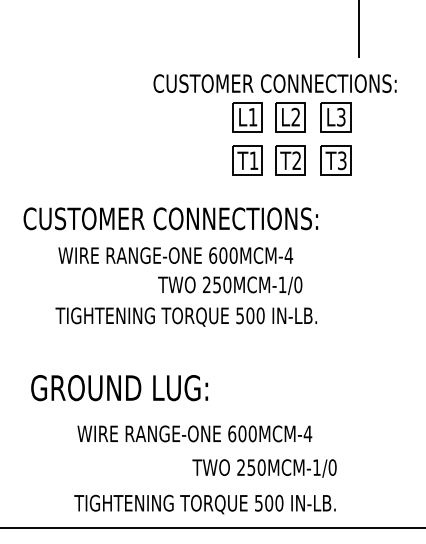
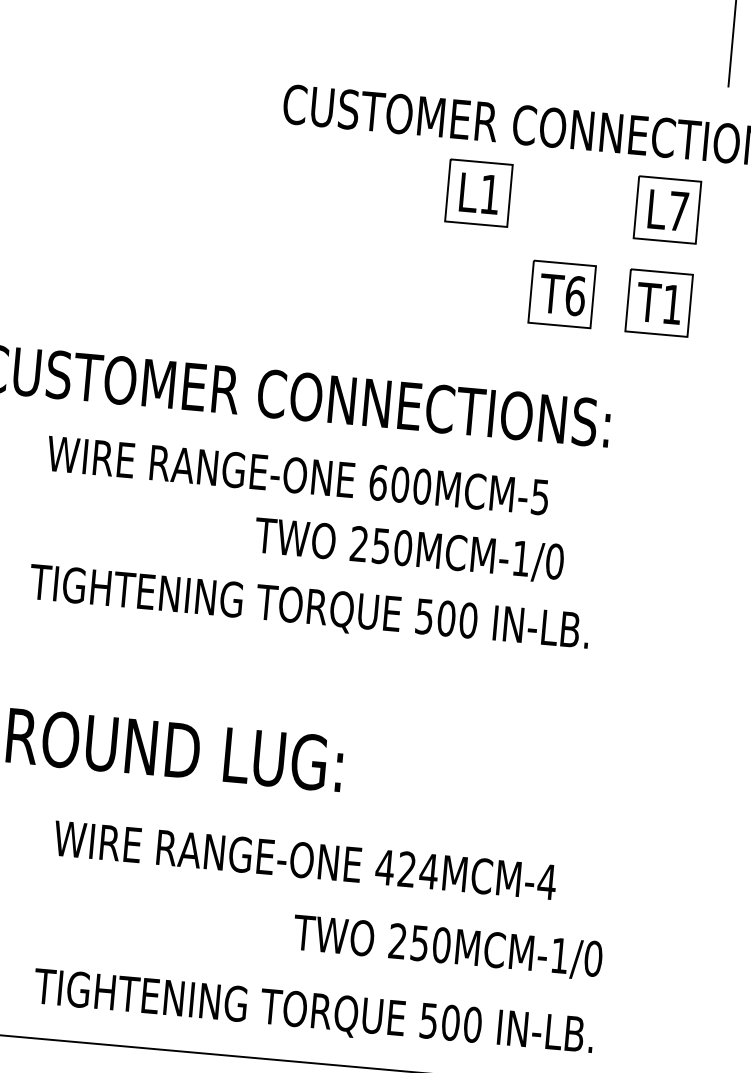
text: (341, 116) -> (679, 209), L3 -> L7
part: (290, 117) -> (570, 202), removed
part: (247, 160) -> (469, 285), removed
text: (296, 160) -> (574, 295), T2 -> T6
text: (342, 160) -> (673, 304), T3 -> T1
text: (288, 255) -> (539, 496), 600MCM-4 -> 600MCM-5
text: (242, 433) -> (407, 868), 600MCM-4 -> 424MCM-4

